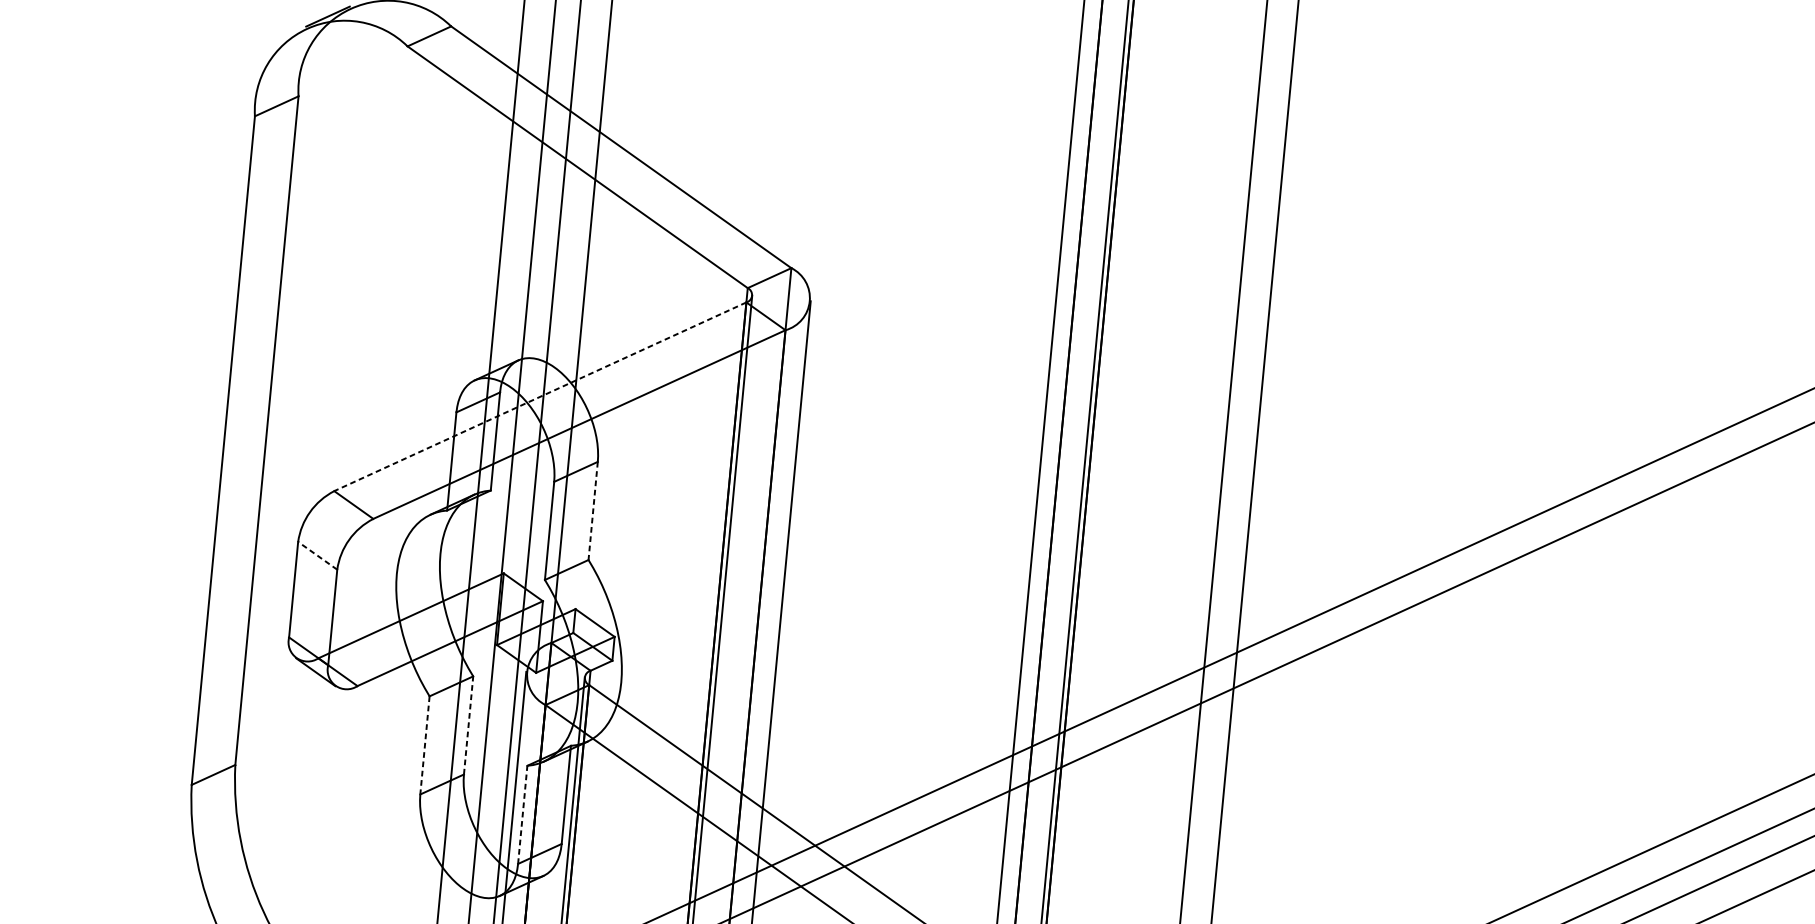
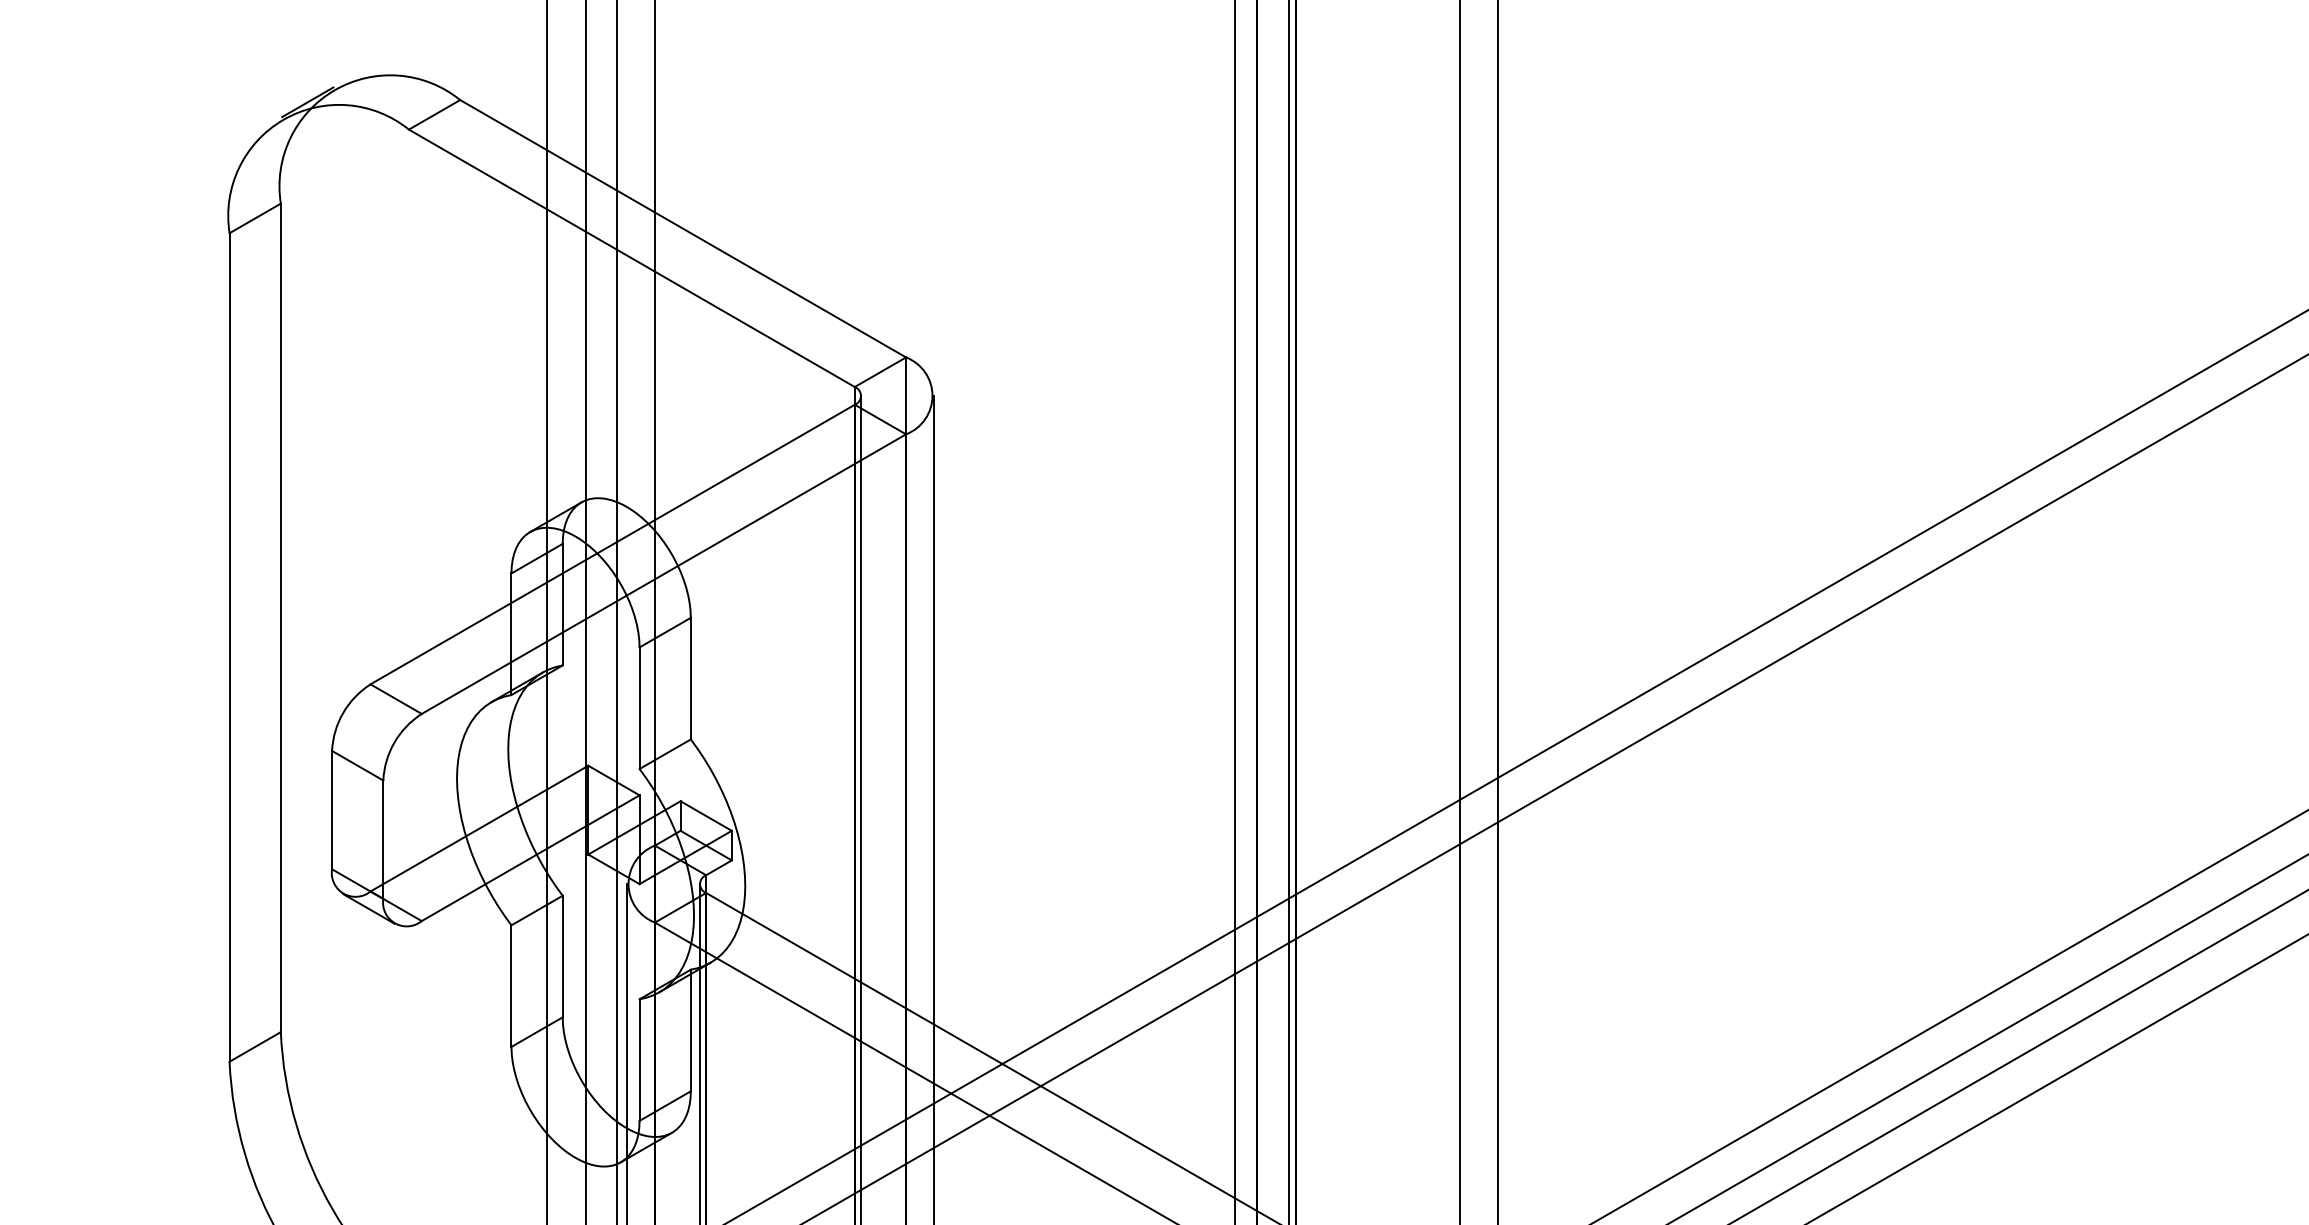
line: (540, 396) -> (612, 544), dashed -> solid
line: (592, 510) -> (690, 678), dashed -> solid
line: (317, 555) -> (357, 765), dashed -> solid
line: (468, 725) -> (562, 956), dashed -> solid
line: (424, 745) -> (511, 986), dashed -> solid
line: (522, 815) -> (639, 1060), dashed -> solid

